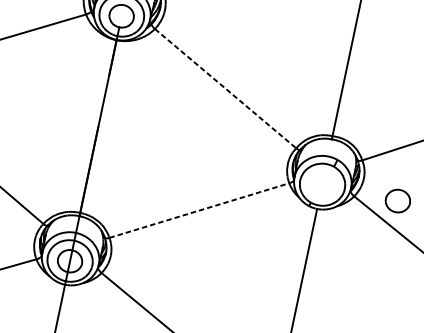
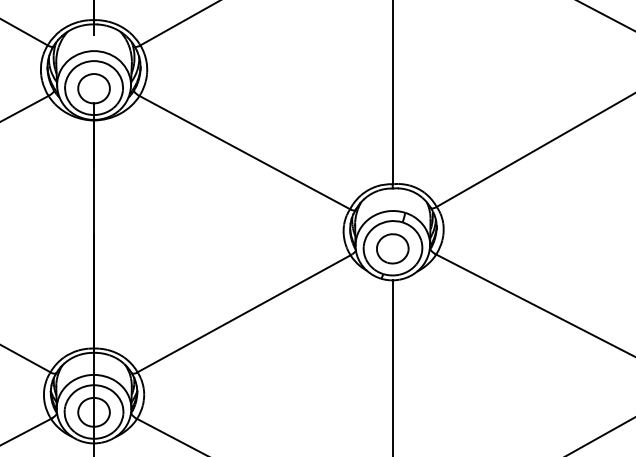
line: (225, 88) -> (244, 152), dashed -> solid
part: (397, 200) -> (392, 248), moved
line: (199, 210) -> (244, 313), dashed -> solid

